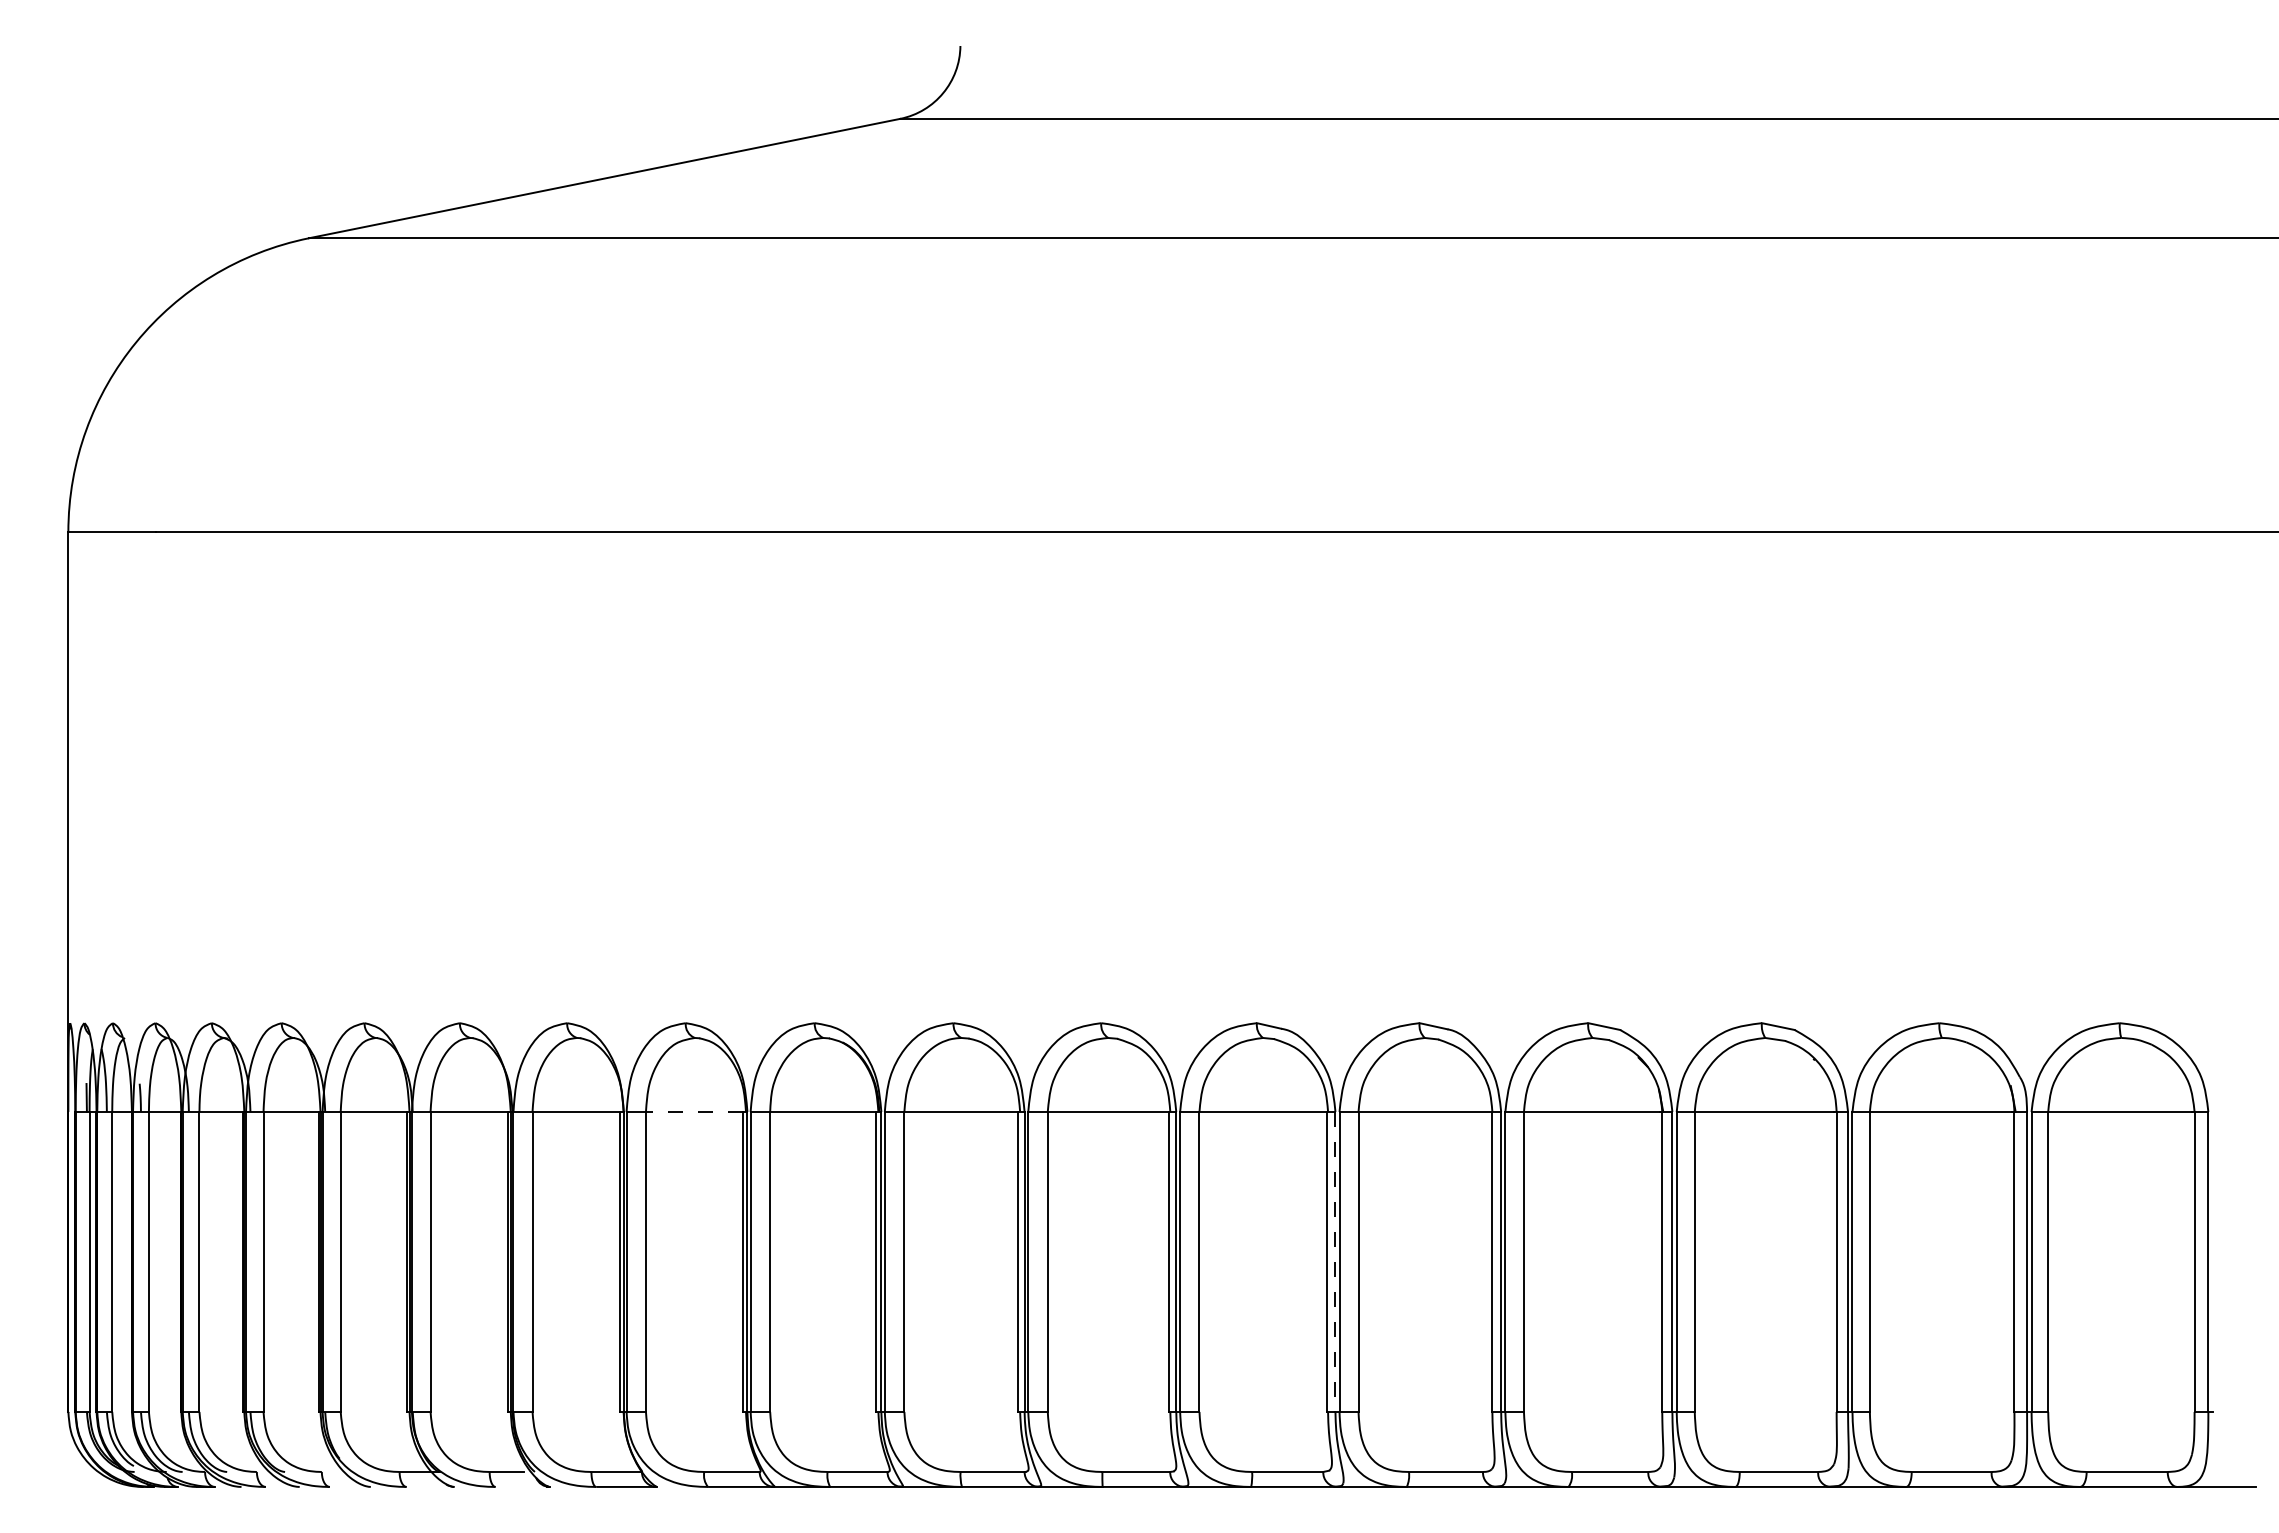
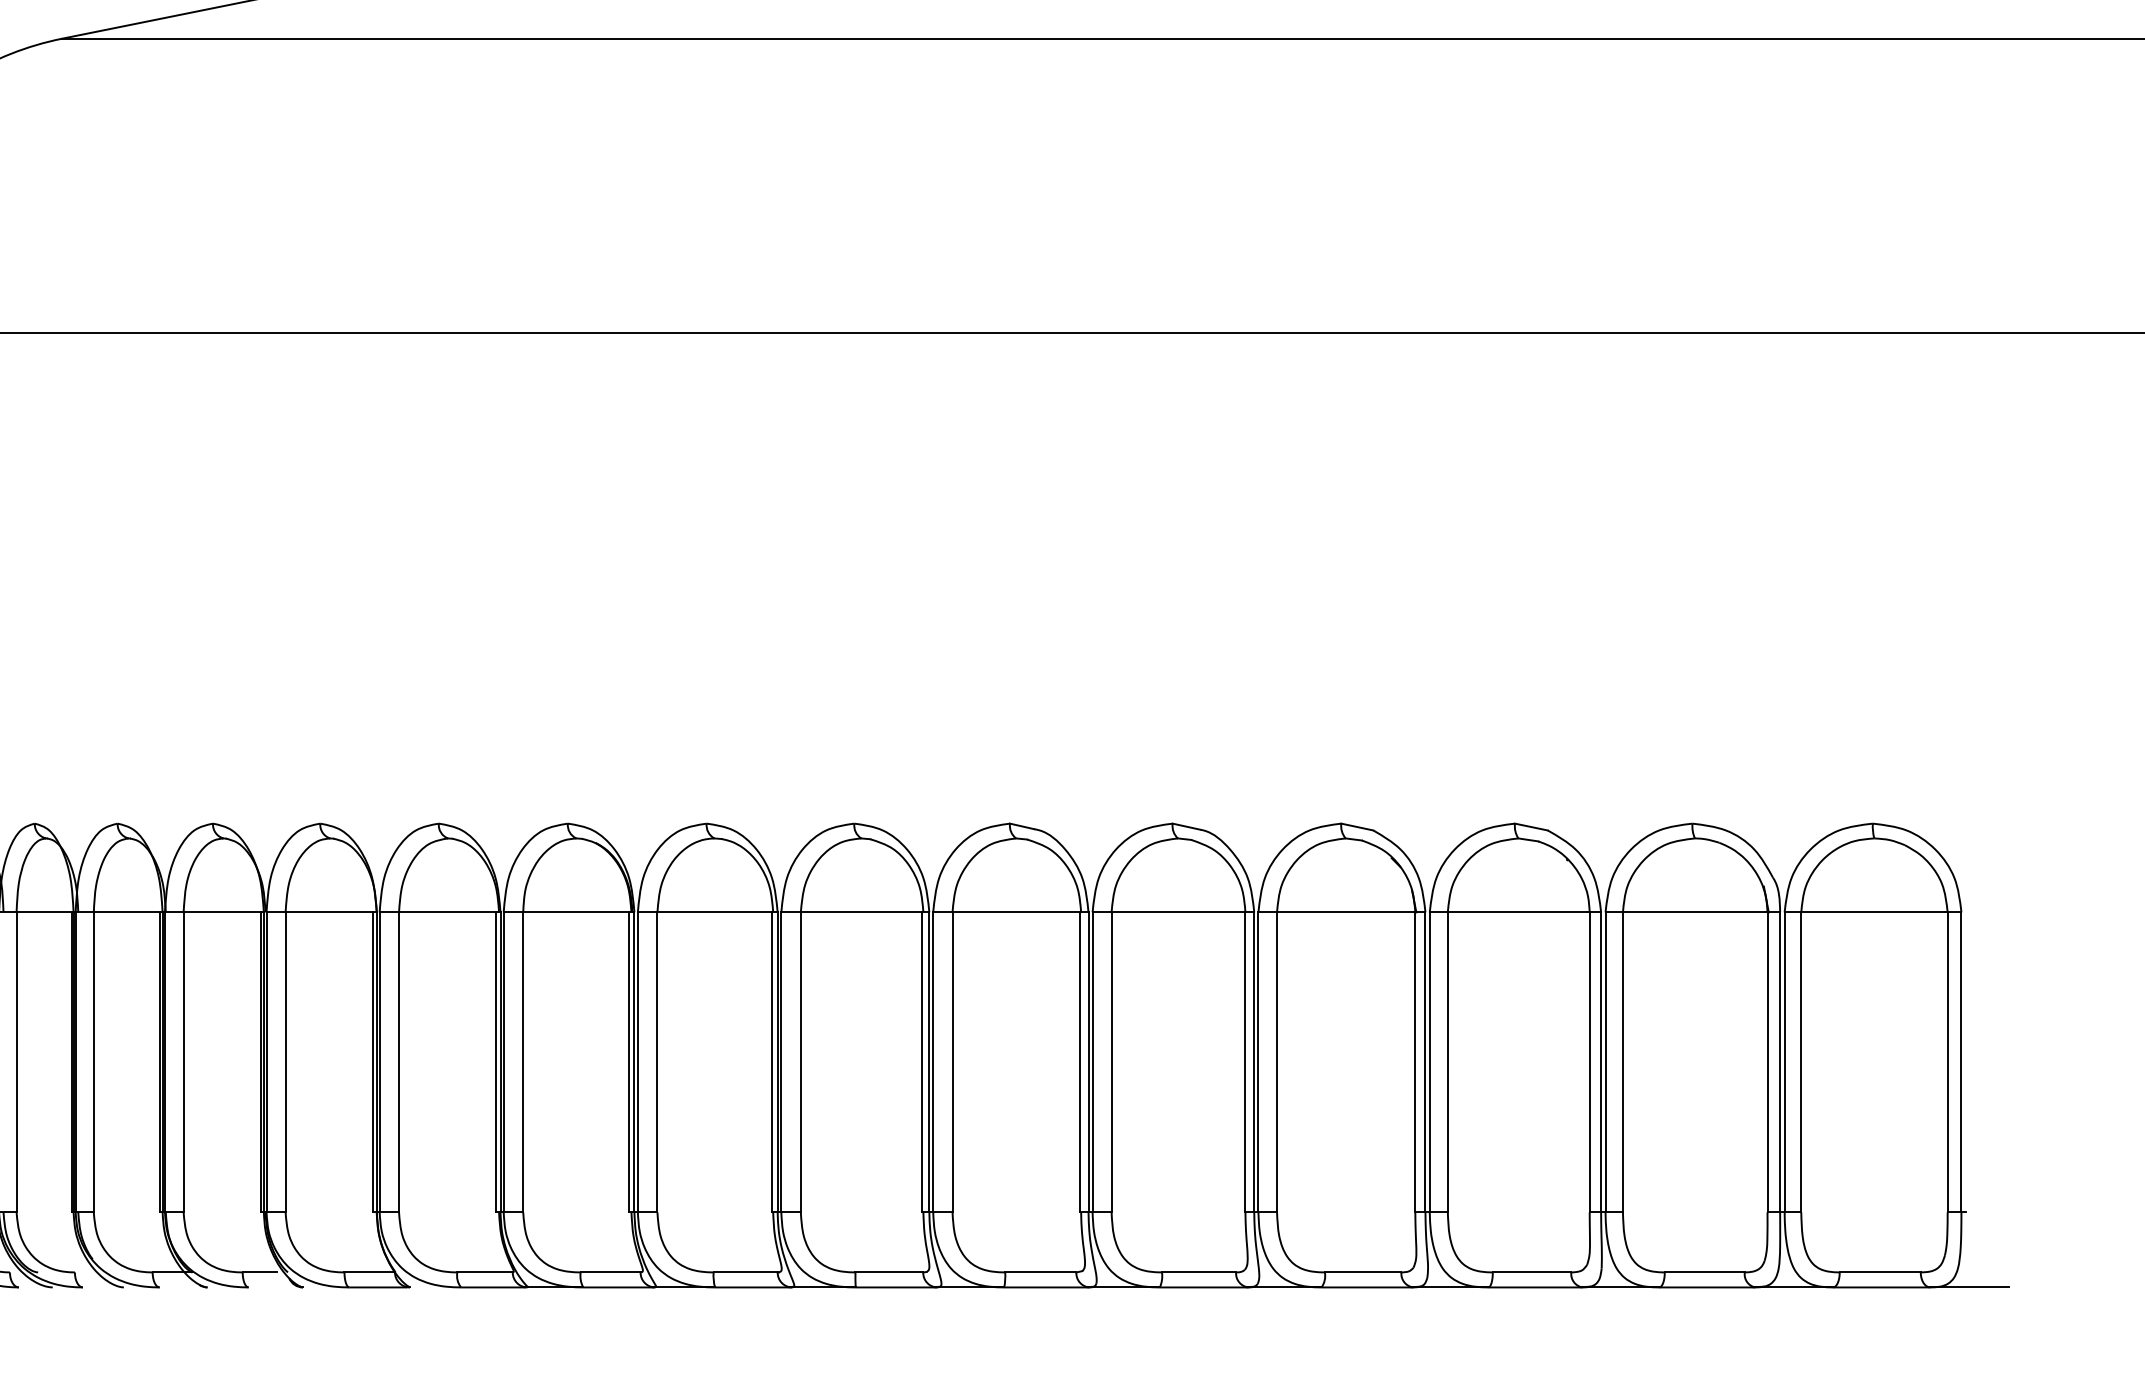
line: (694, 1111) -> (447, 911), dashed -> solid
line: (1335, 1262) -> (1088, 1062), dashed -> solid

